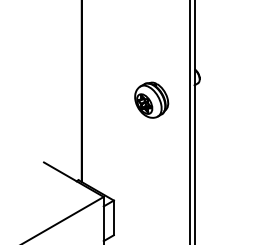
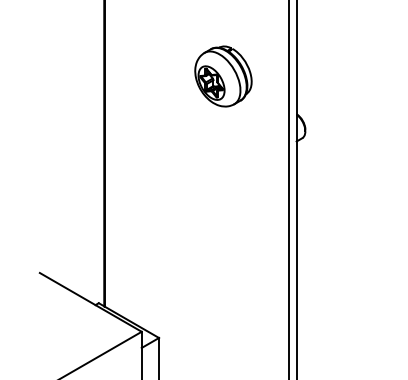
part: (151, 99) -> (223, 75), moved

